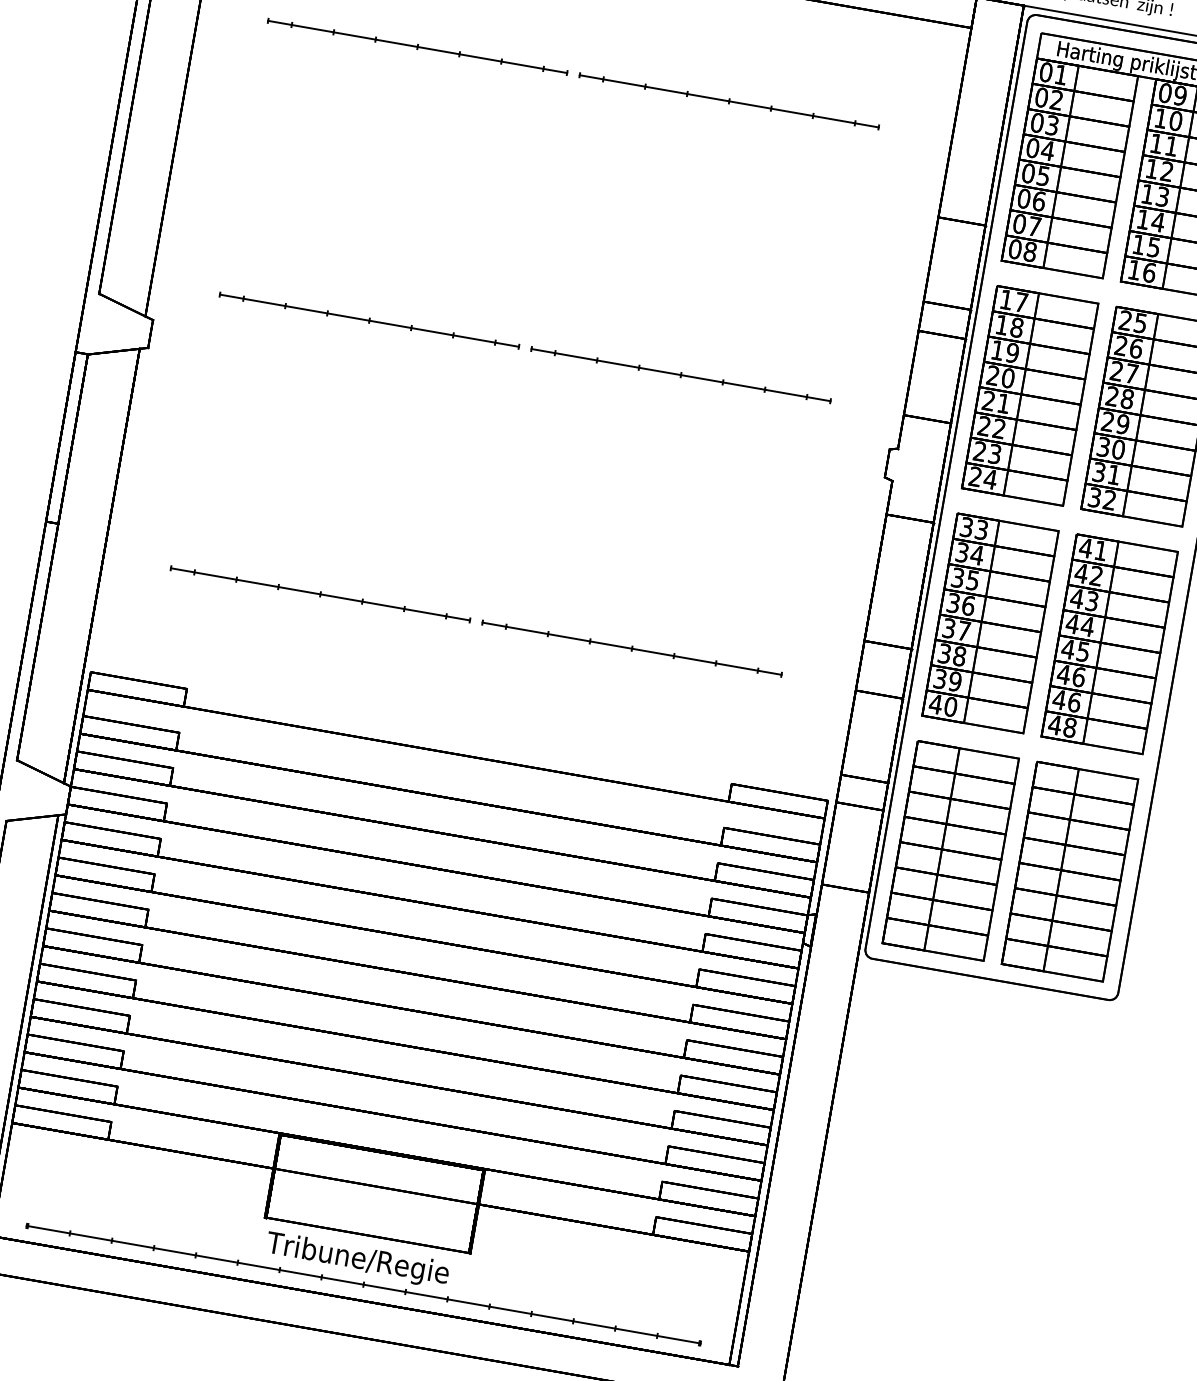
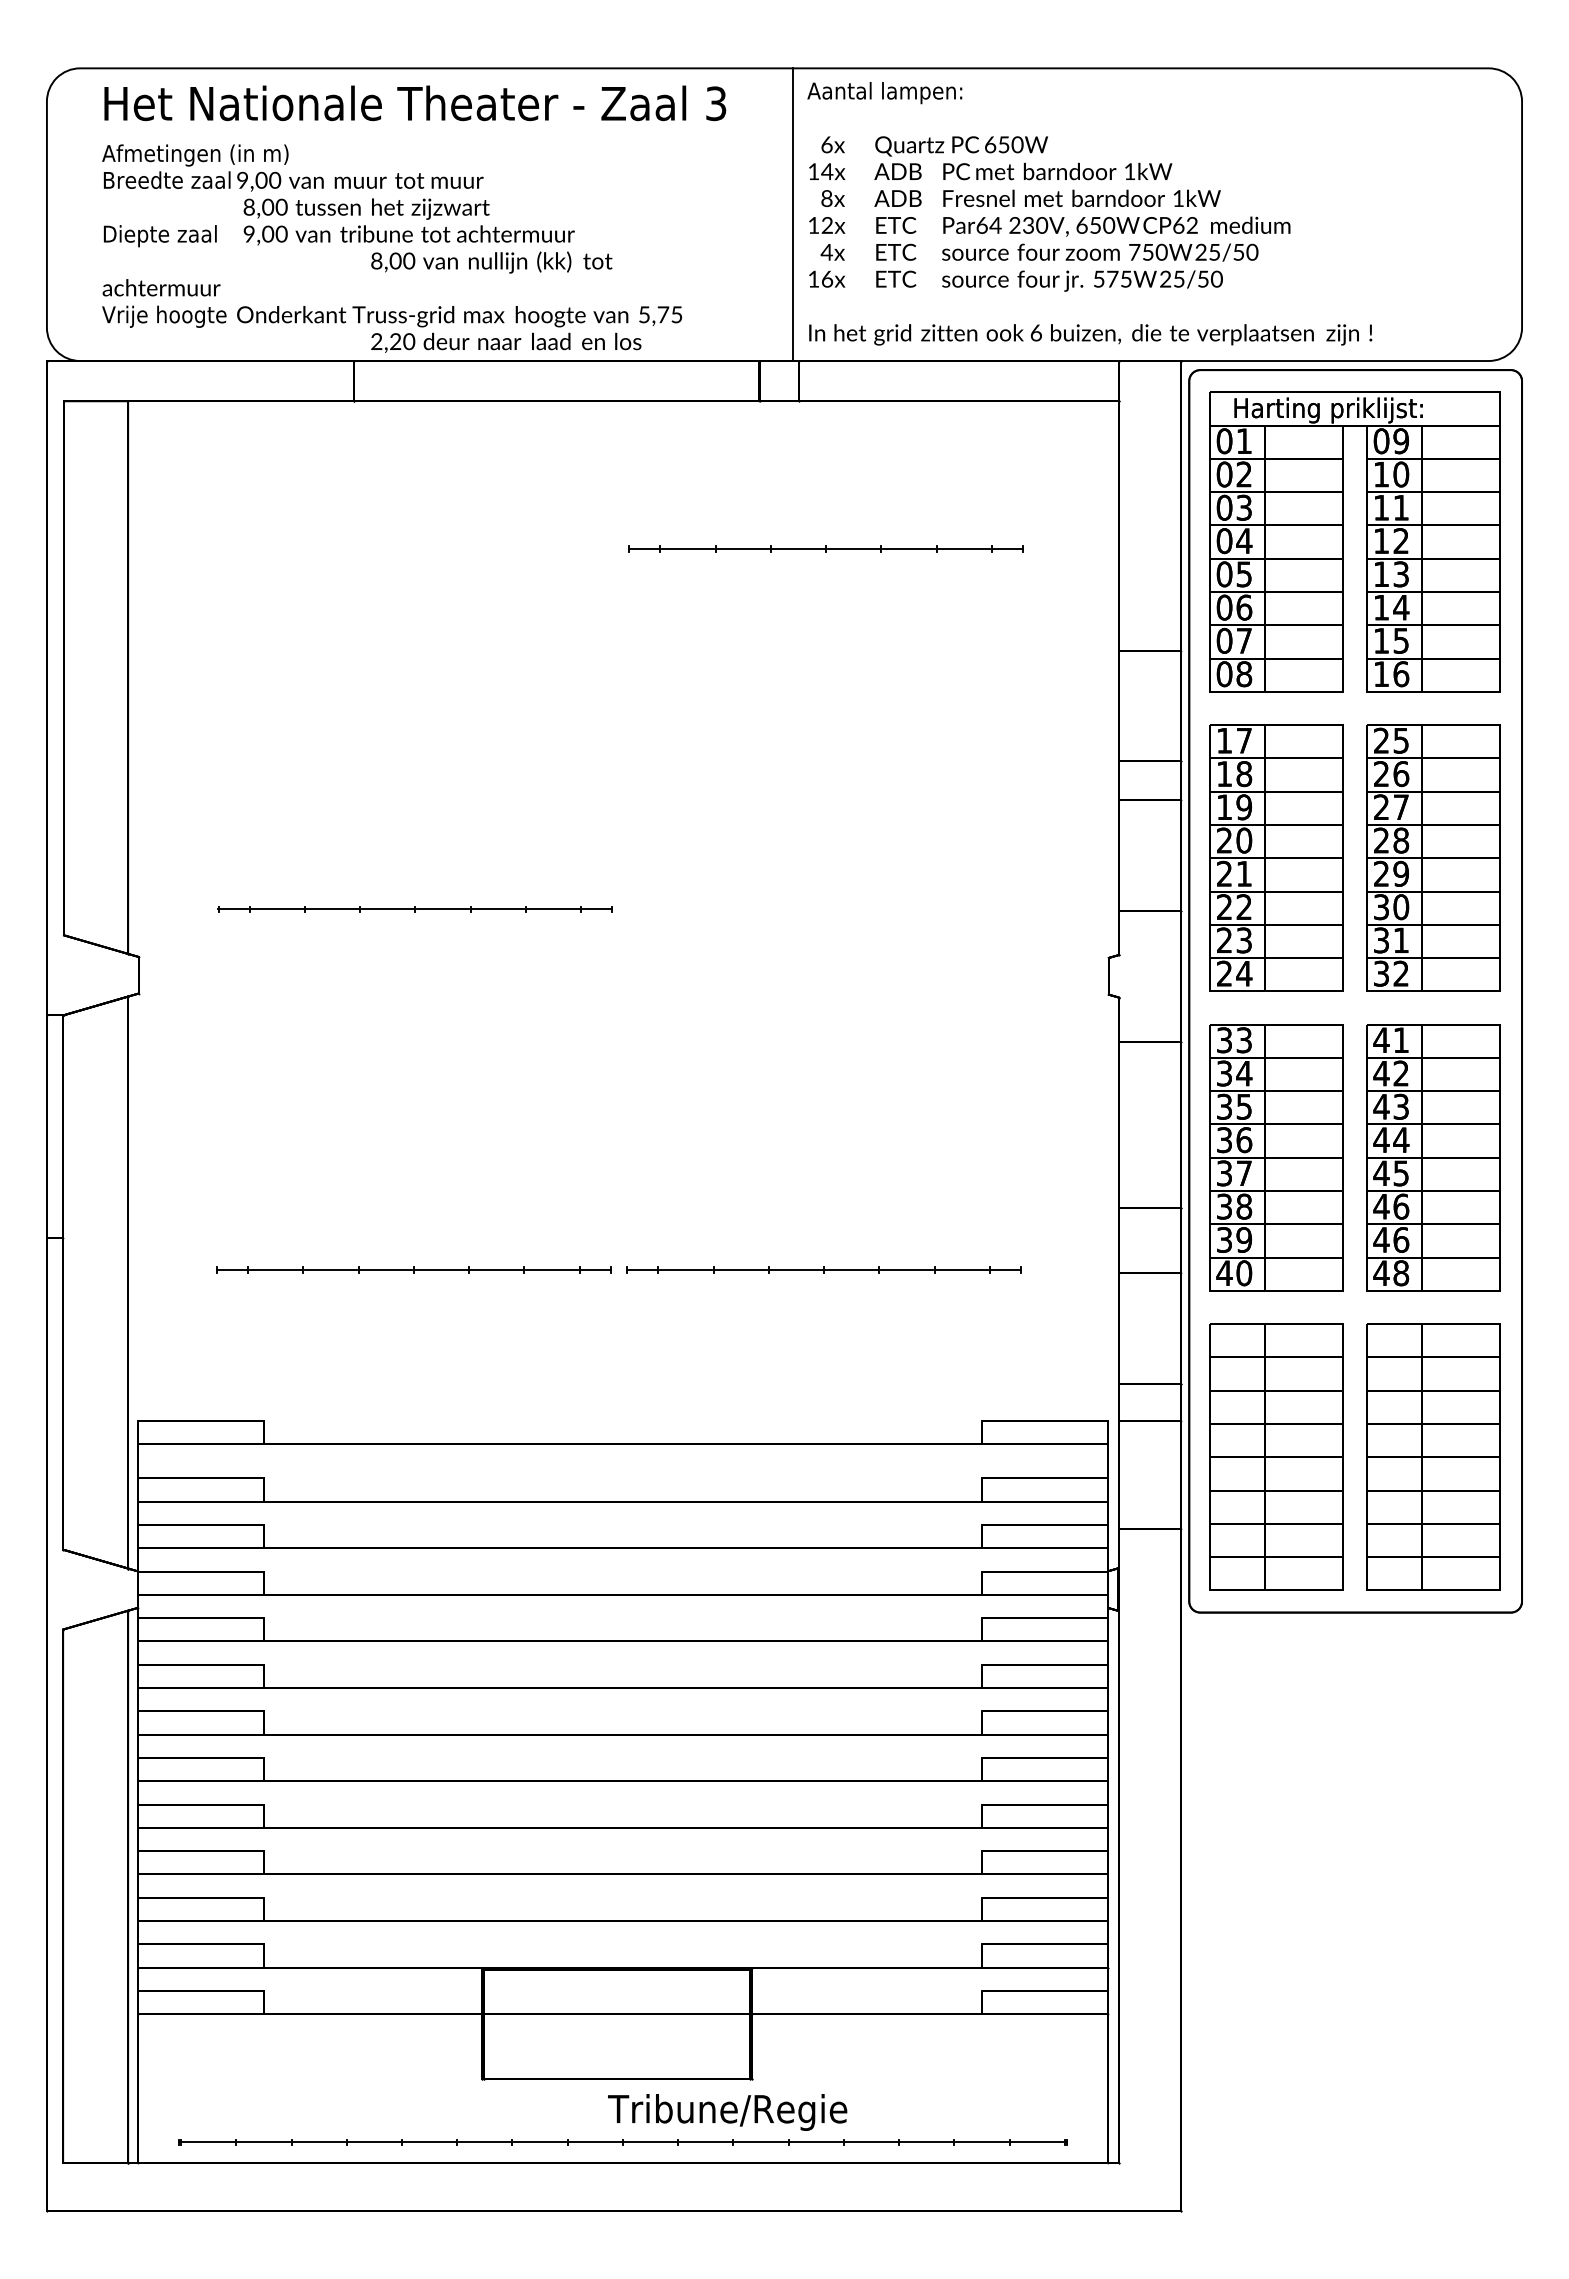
part: (417, 46) -> (415, 548), removed
part: (680, 375) -> (825, 909), removed
text: (357, 1260) -> (727, 2112), moved

